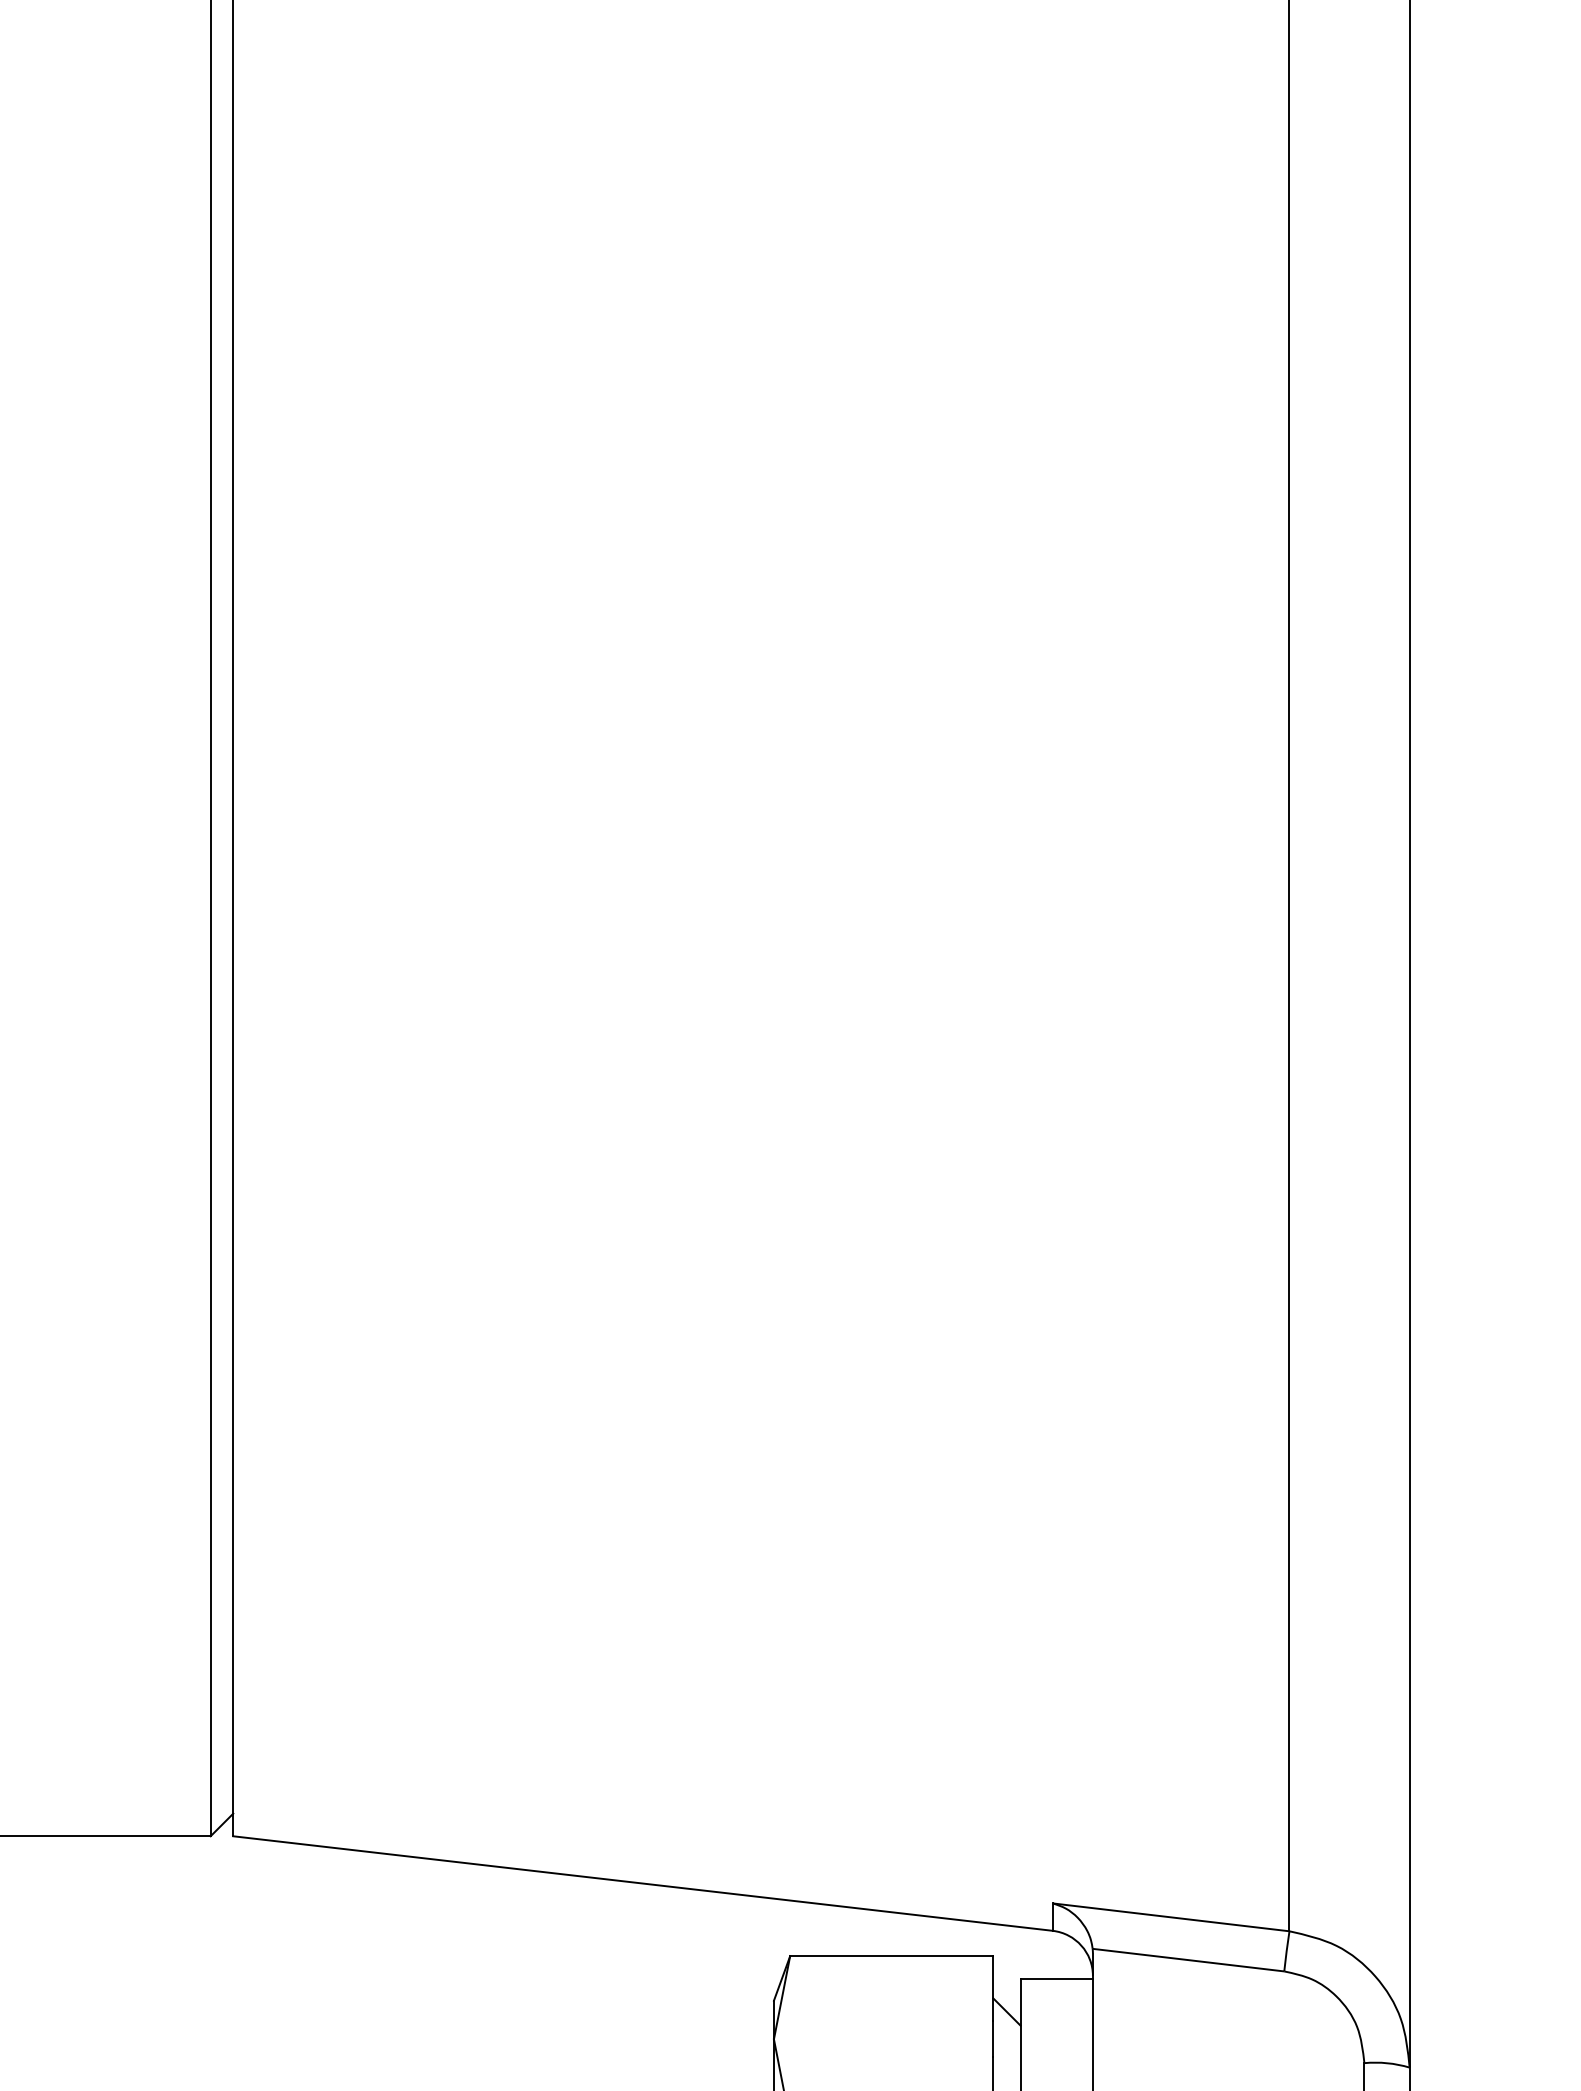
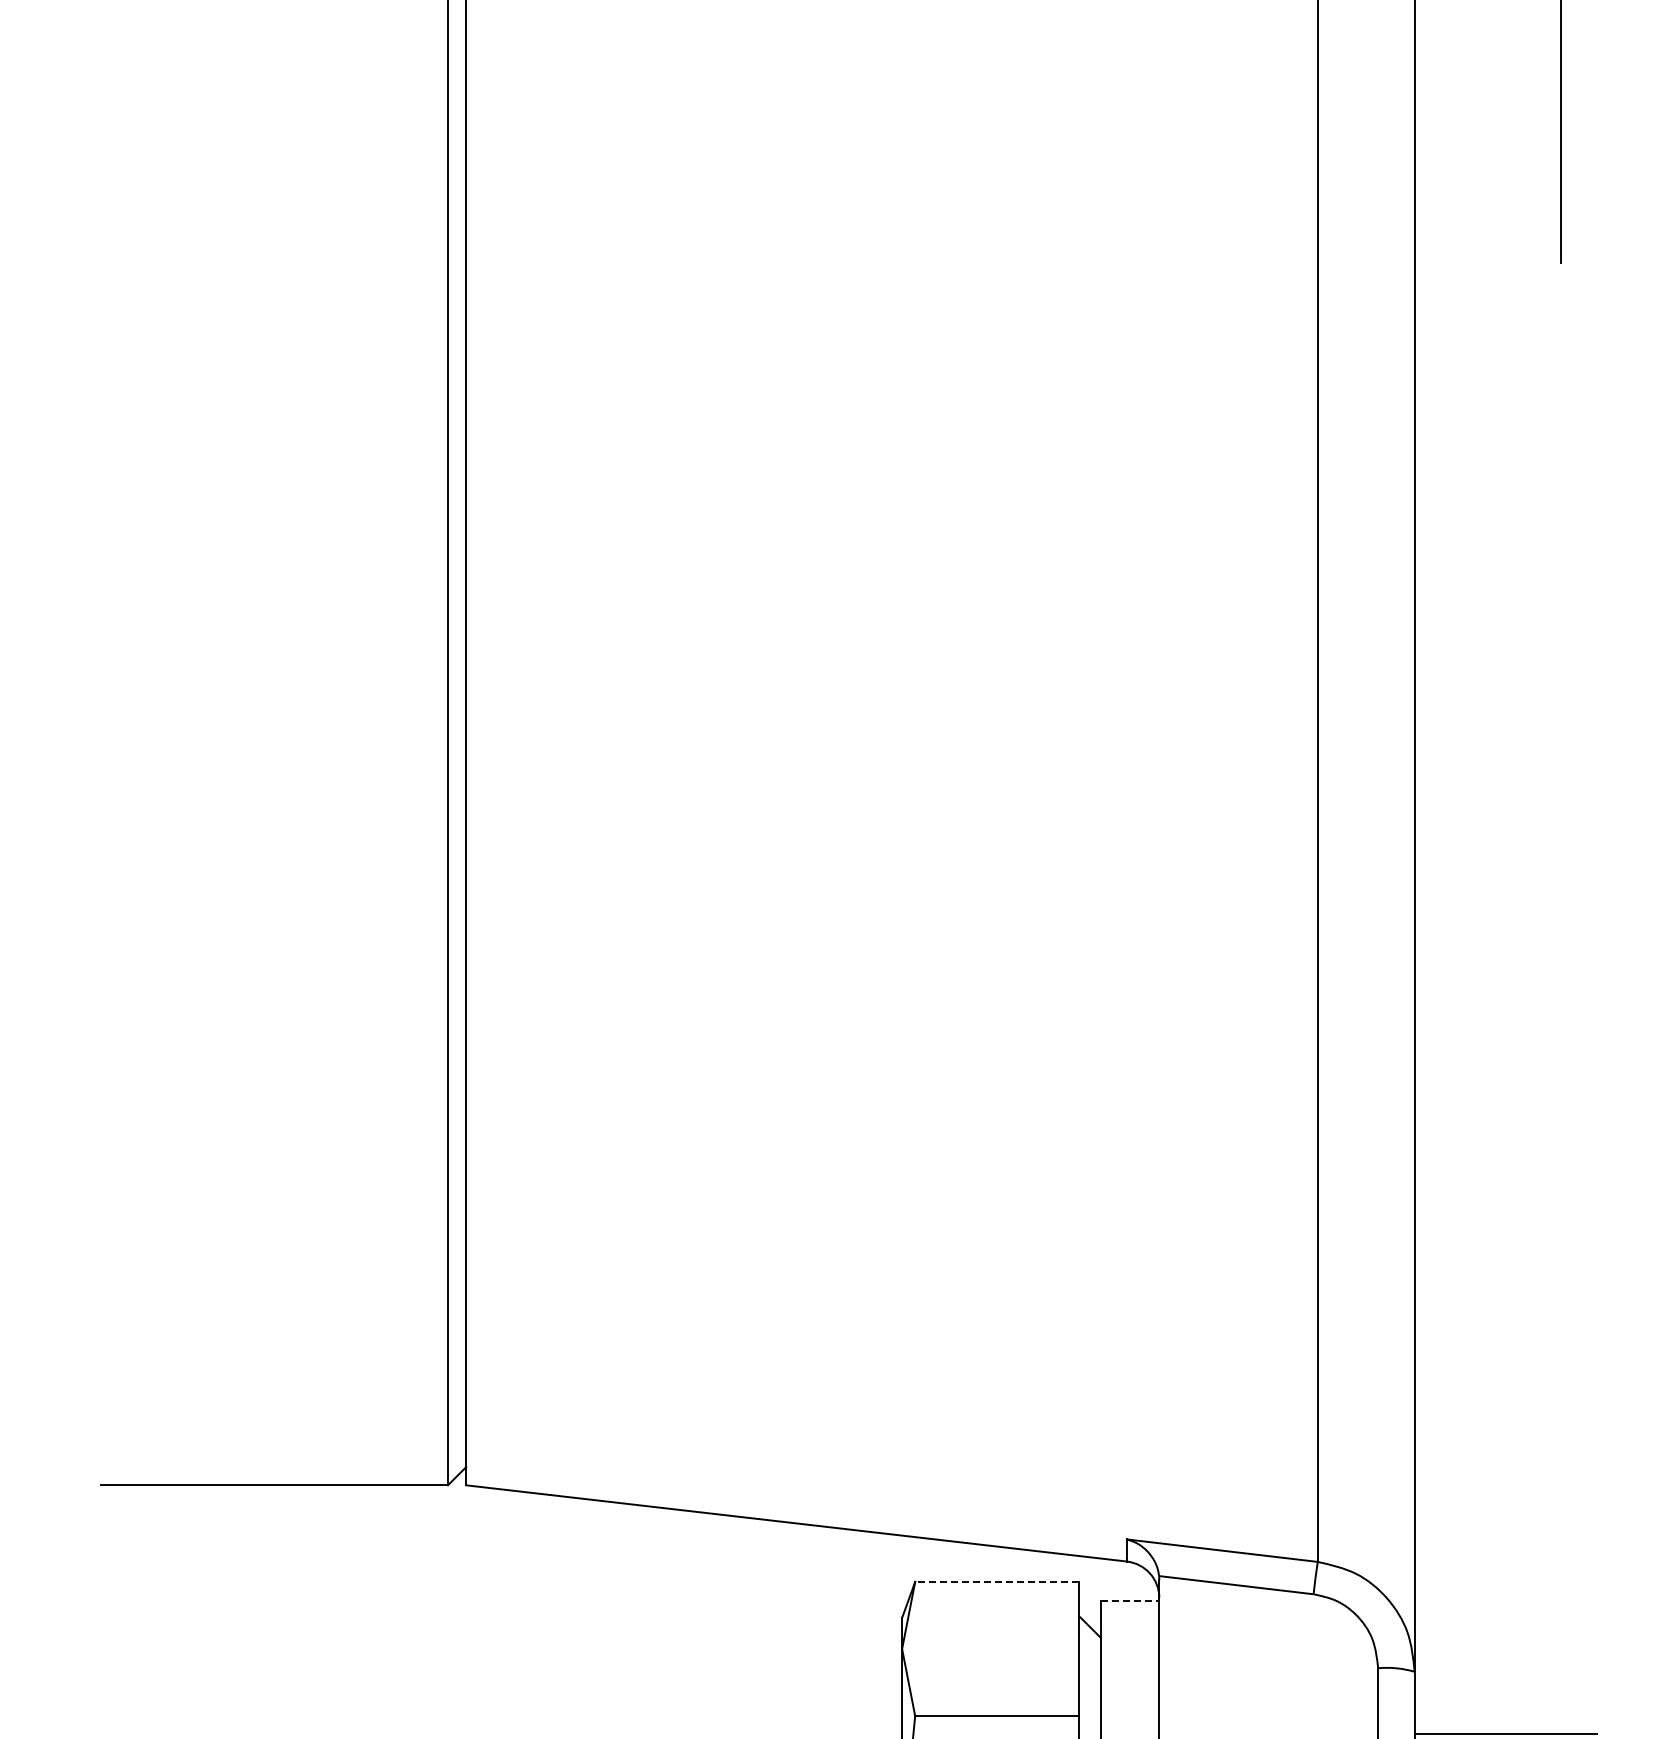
line: (892, 1955) -> (997, 1581), solid -> dashed
line: (1057, 1979) -> (1130, 1600), solid -> dashed

